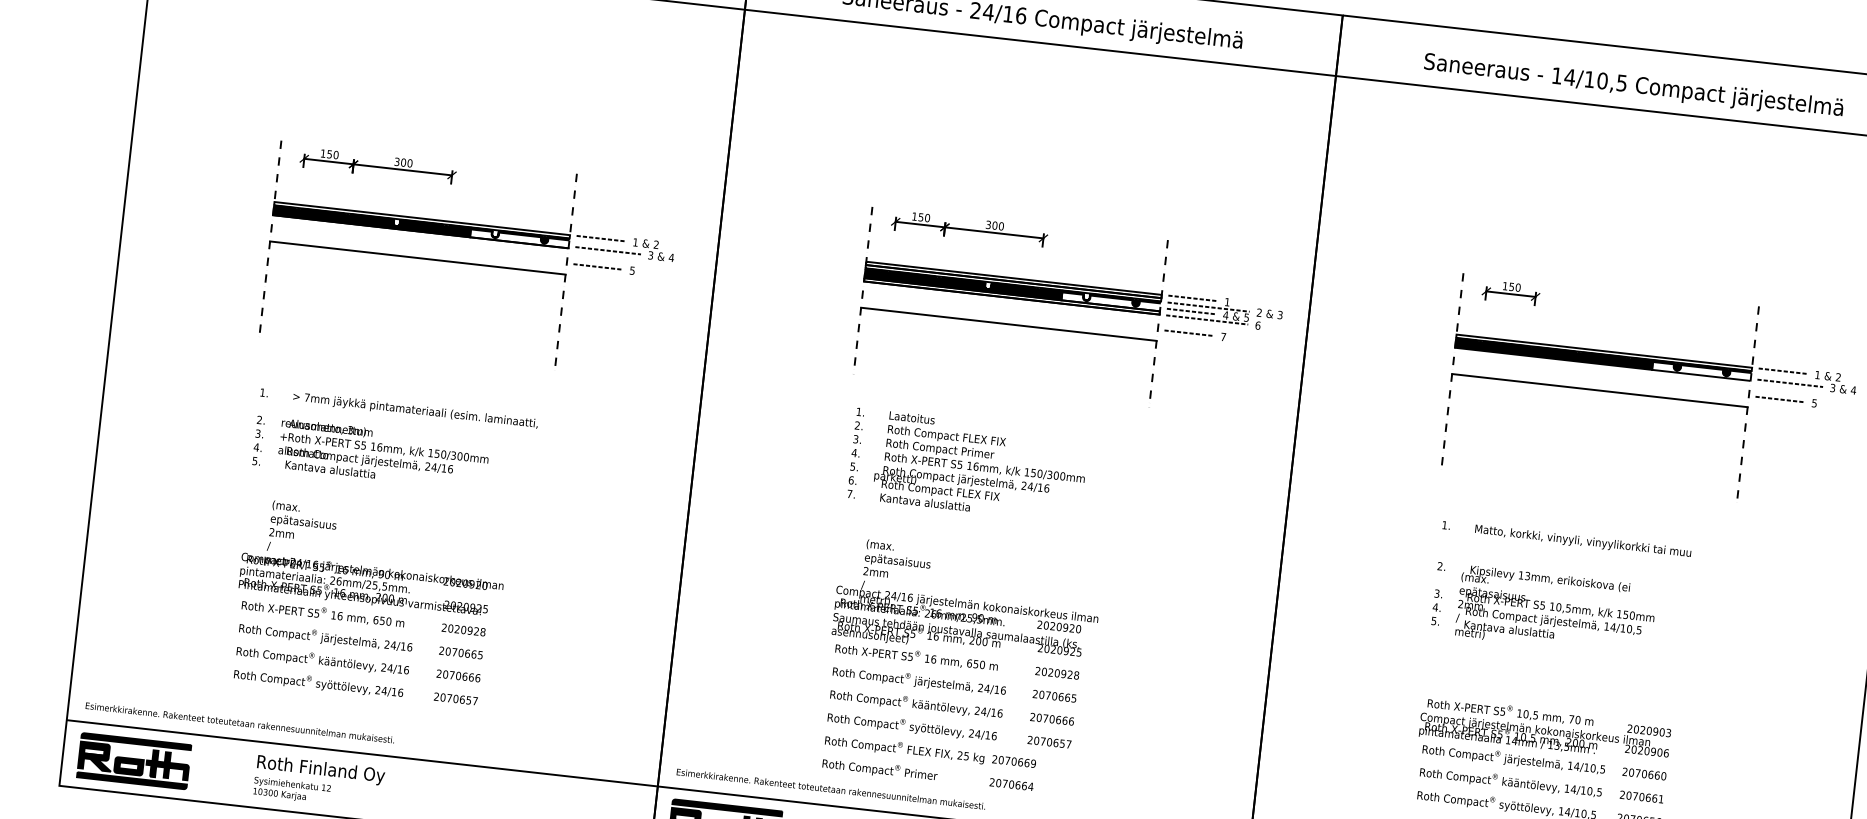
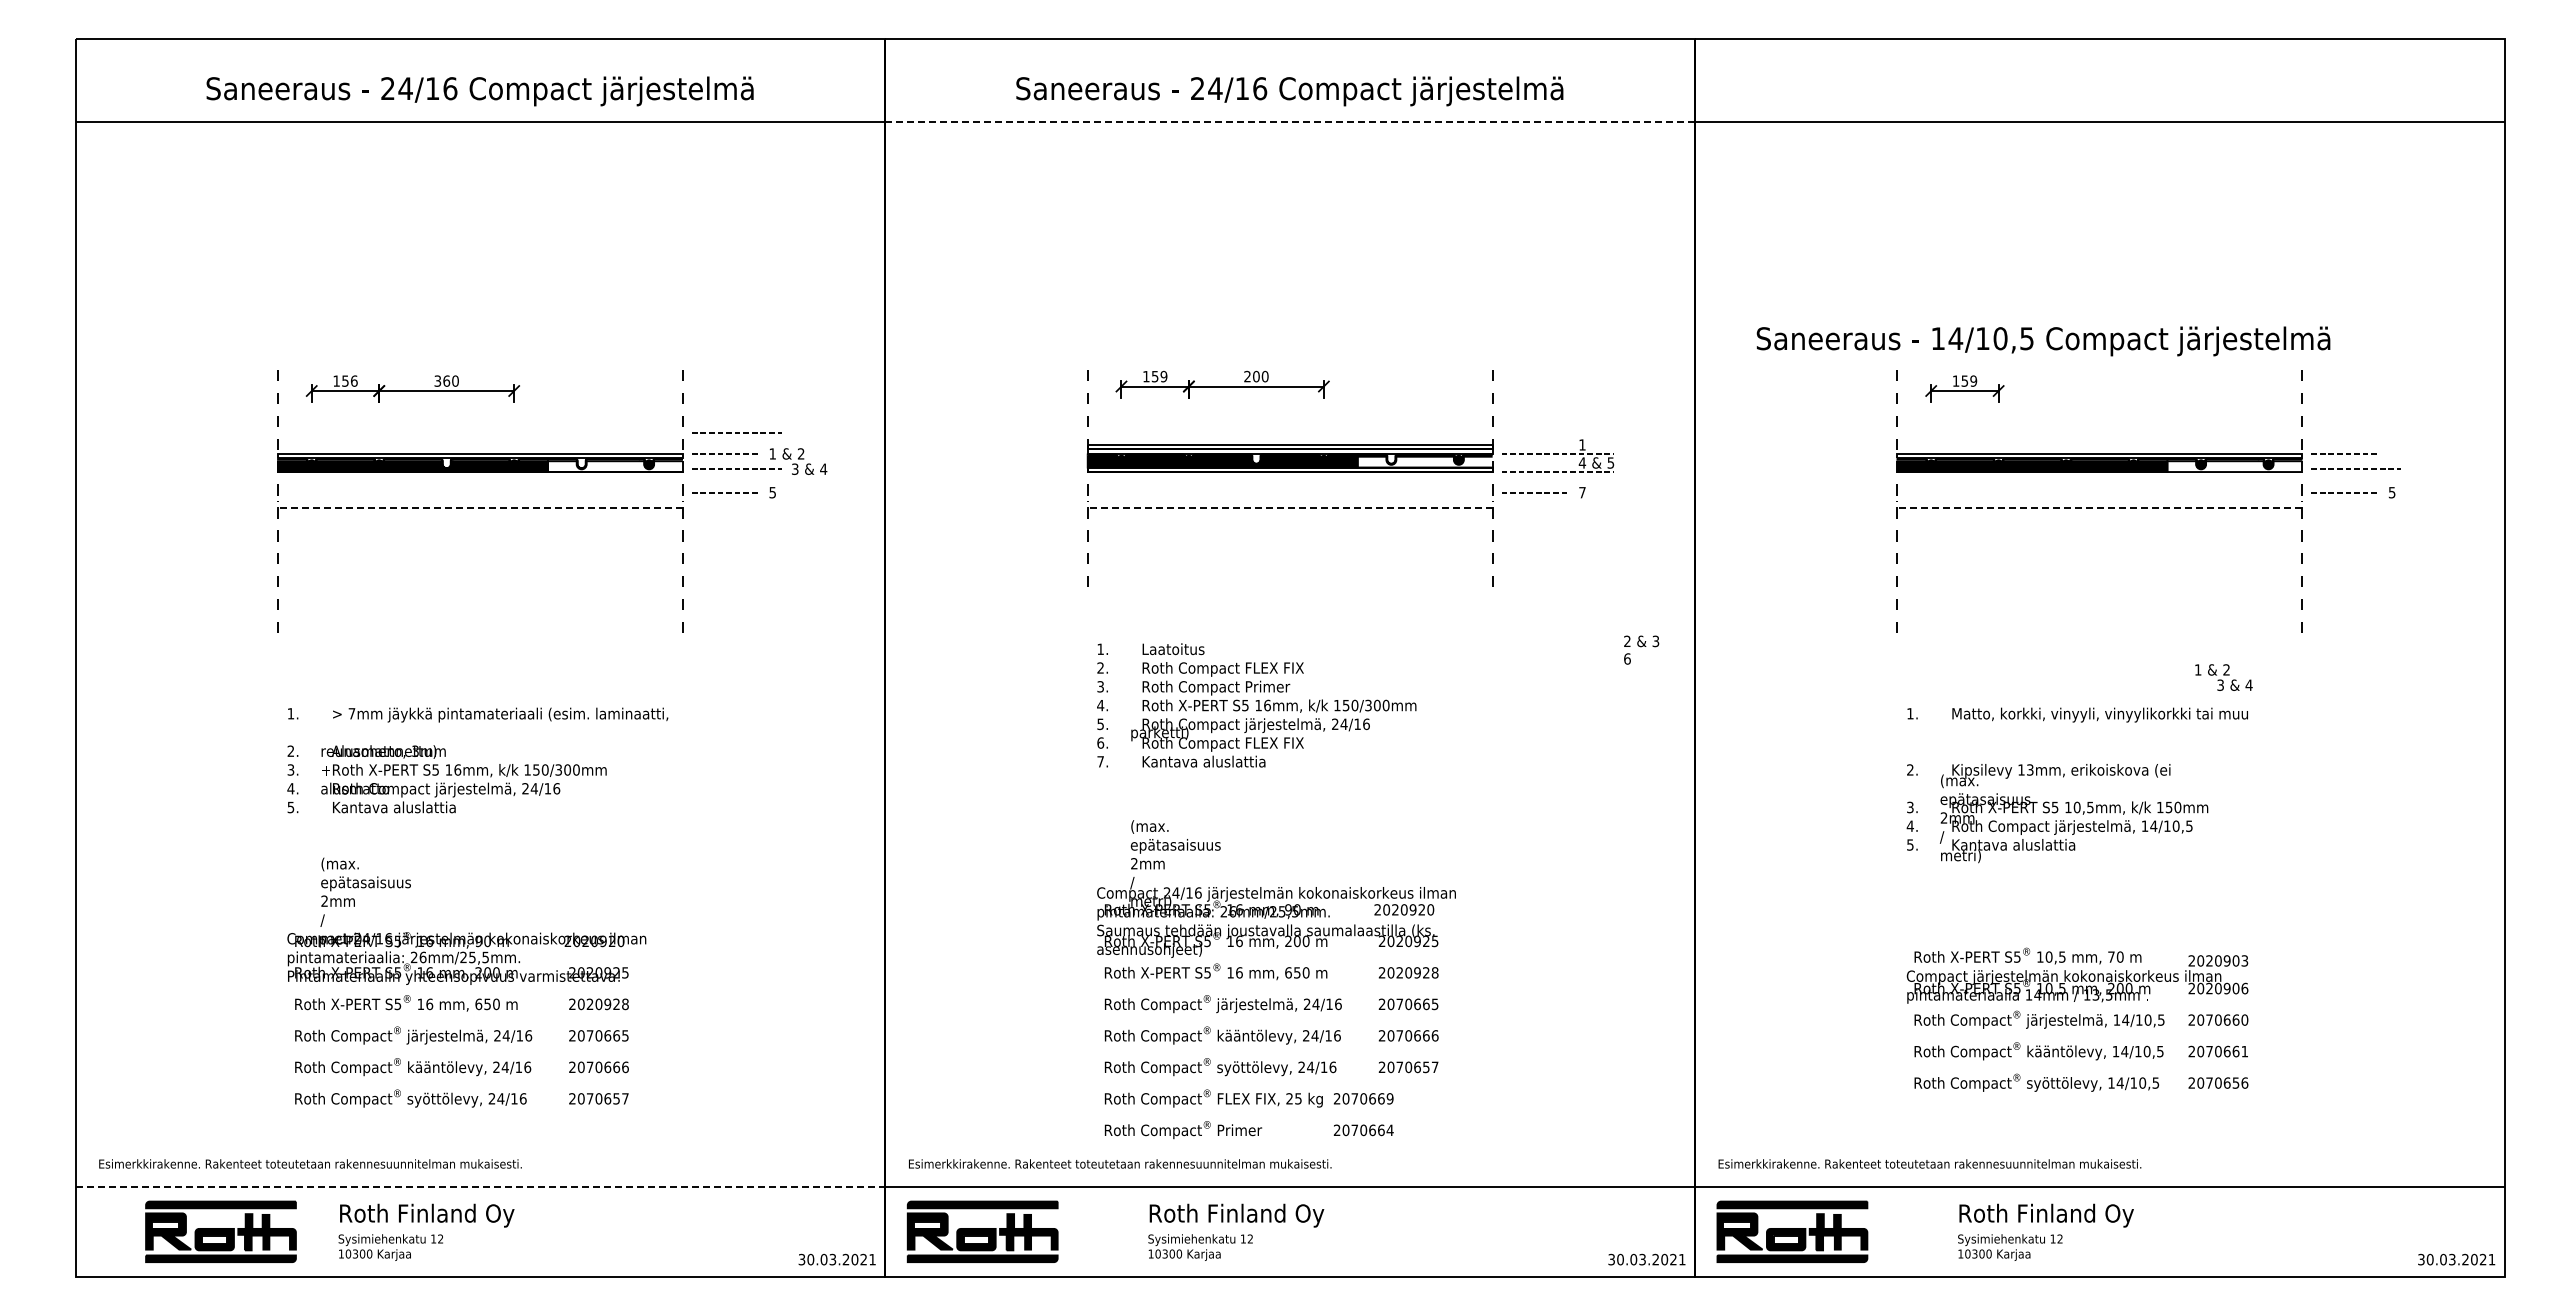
line: (1040, 42) -> (1290, 122), solid -> dashed
text: (1633, 86) -> (2043, 341), moved
text: (336, 154) -> (354, 380), 150 -> 156
text: (403, 162) -> (446, 380), 300 -> 360
text: (927, 217) -> (1163, 376), 150 -> 159
line: (610, 223) -> (736, 432), added
text: (988, 224) -> (1247, 376), 300 -> 200
line: (417, 258) -> (479, 508), solid -> dashed
text: (1518, 287) -> (1973, 380), 150 -> 159
line: (1190, 297) -> (1532, 444), removed
line: (1189, 310) -> (1532, 462), removed
text: (1269, 319) -> (1641, 649), moved
line: (1008, 324) -> (1289, 508), solid -> dashed
text: (1835, 382) -> (2223, 677), moved
line: (1599, 390) -> (2099, 508), solid -> dashed
line: (362, 753) -> (480, 1186), solid -> dashed
part: (133, 760) -> (220, 1231), moved

